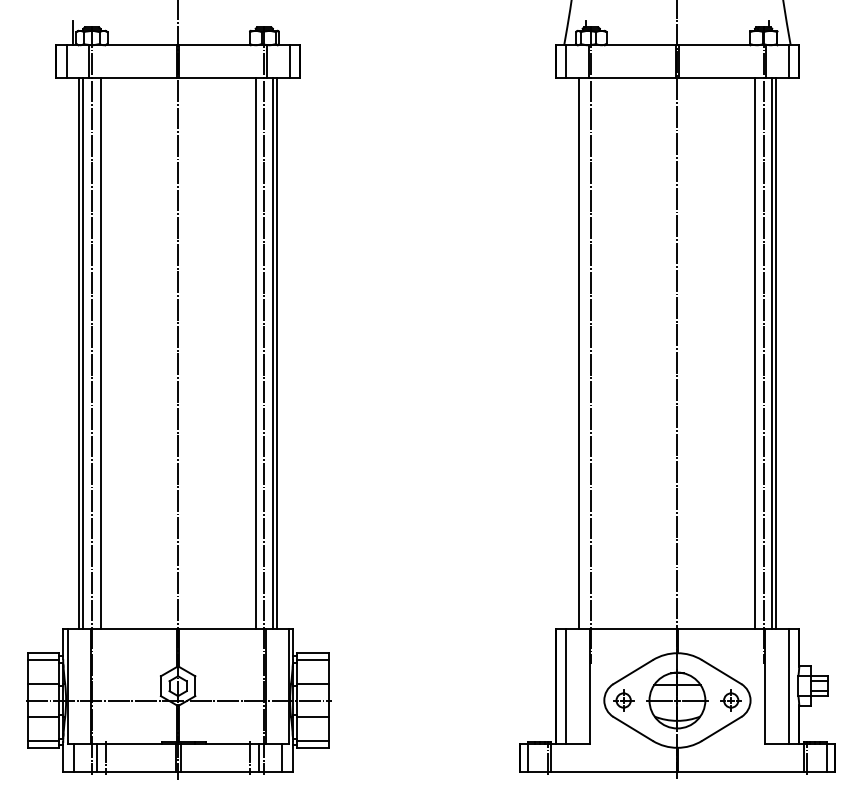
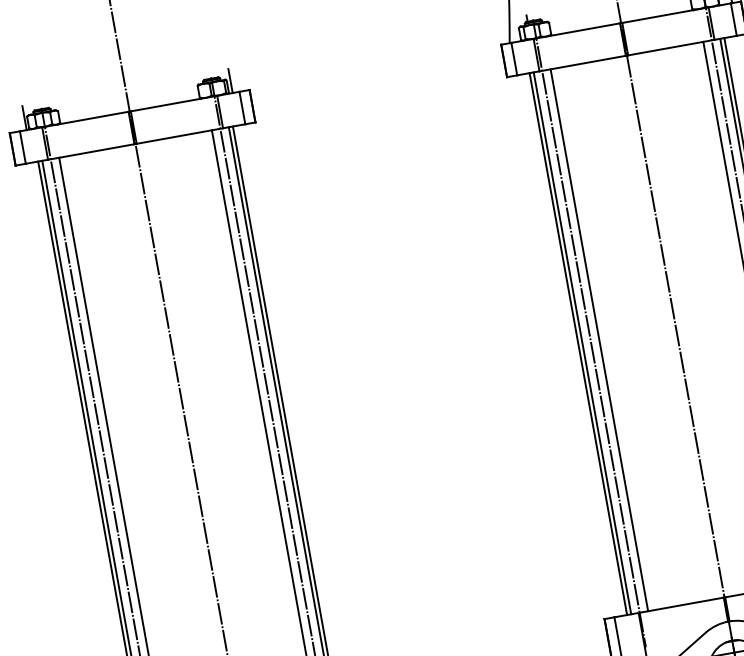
line: (282, 32) -> (230, 80), added
line: (582, 353) -> (582, 343), added
line: (599, 353) -> (599, 340), added

